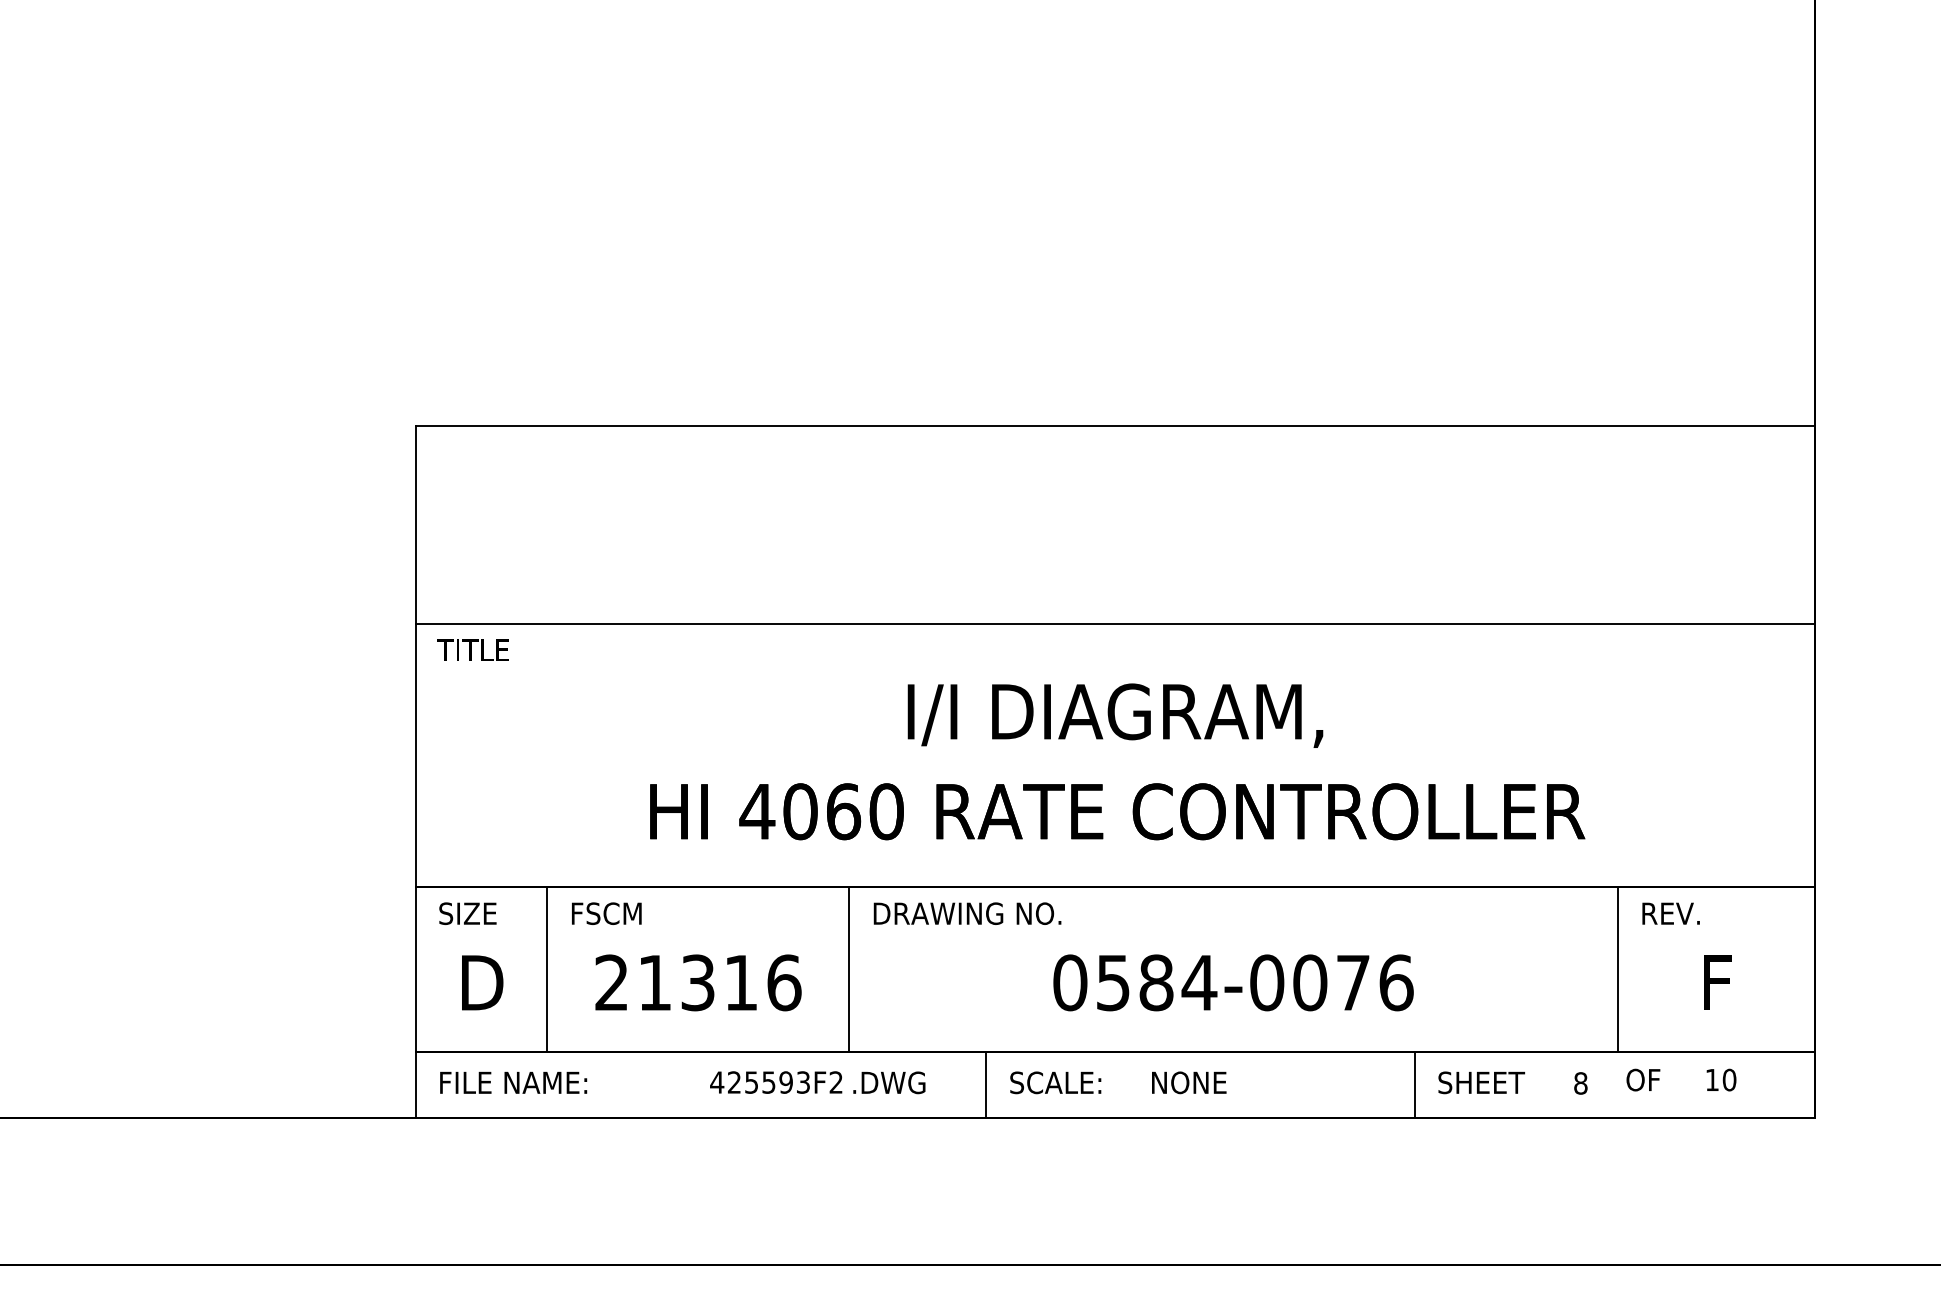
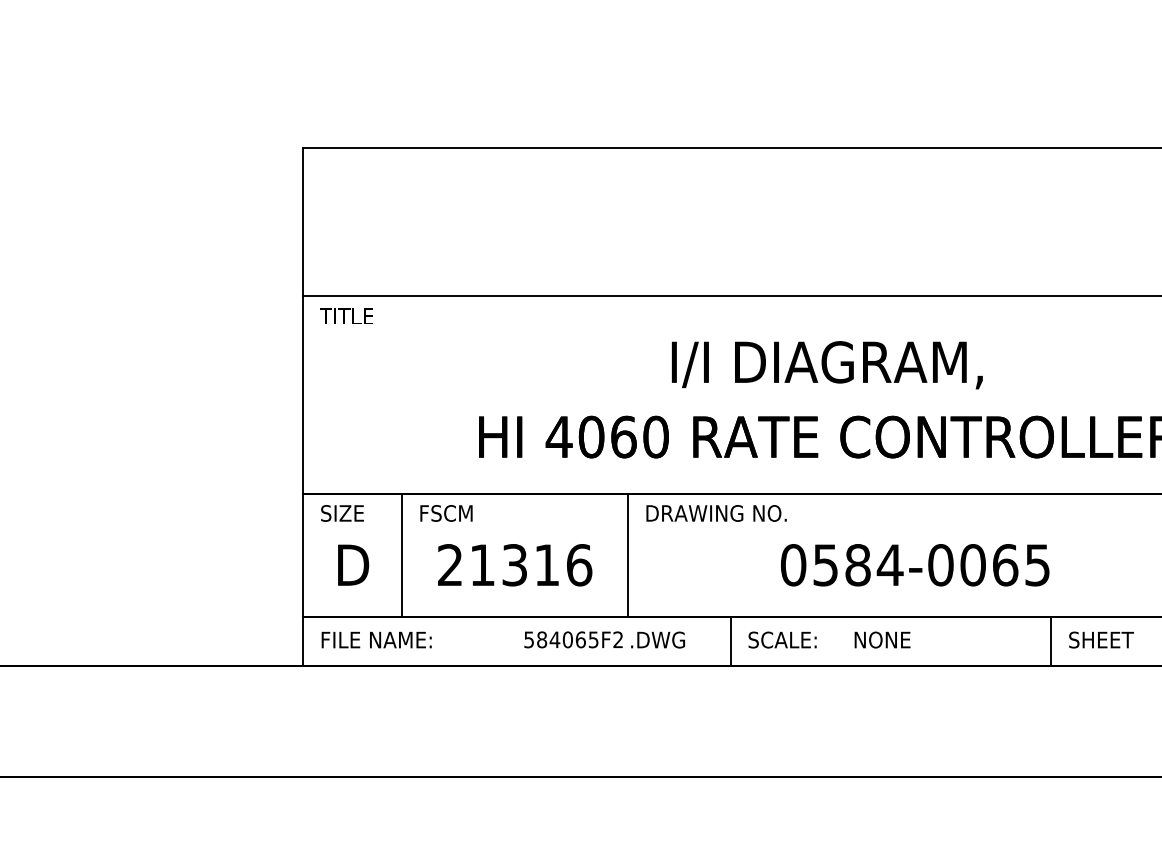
text: (1374, 982) -> (1021, 564), 0584-0076 -> 0584-0065
text: (759, 1082) -> (560, 639), 425593F2 -> 584065F2

